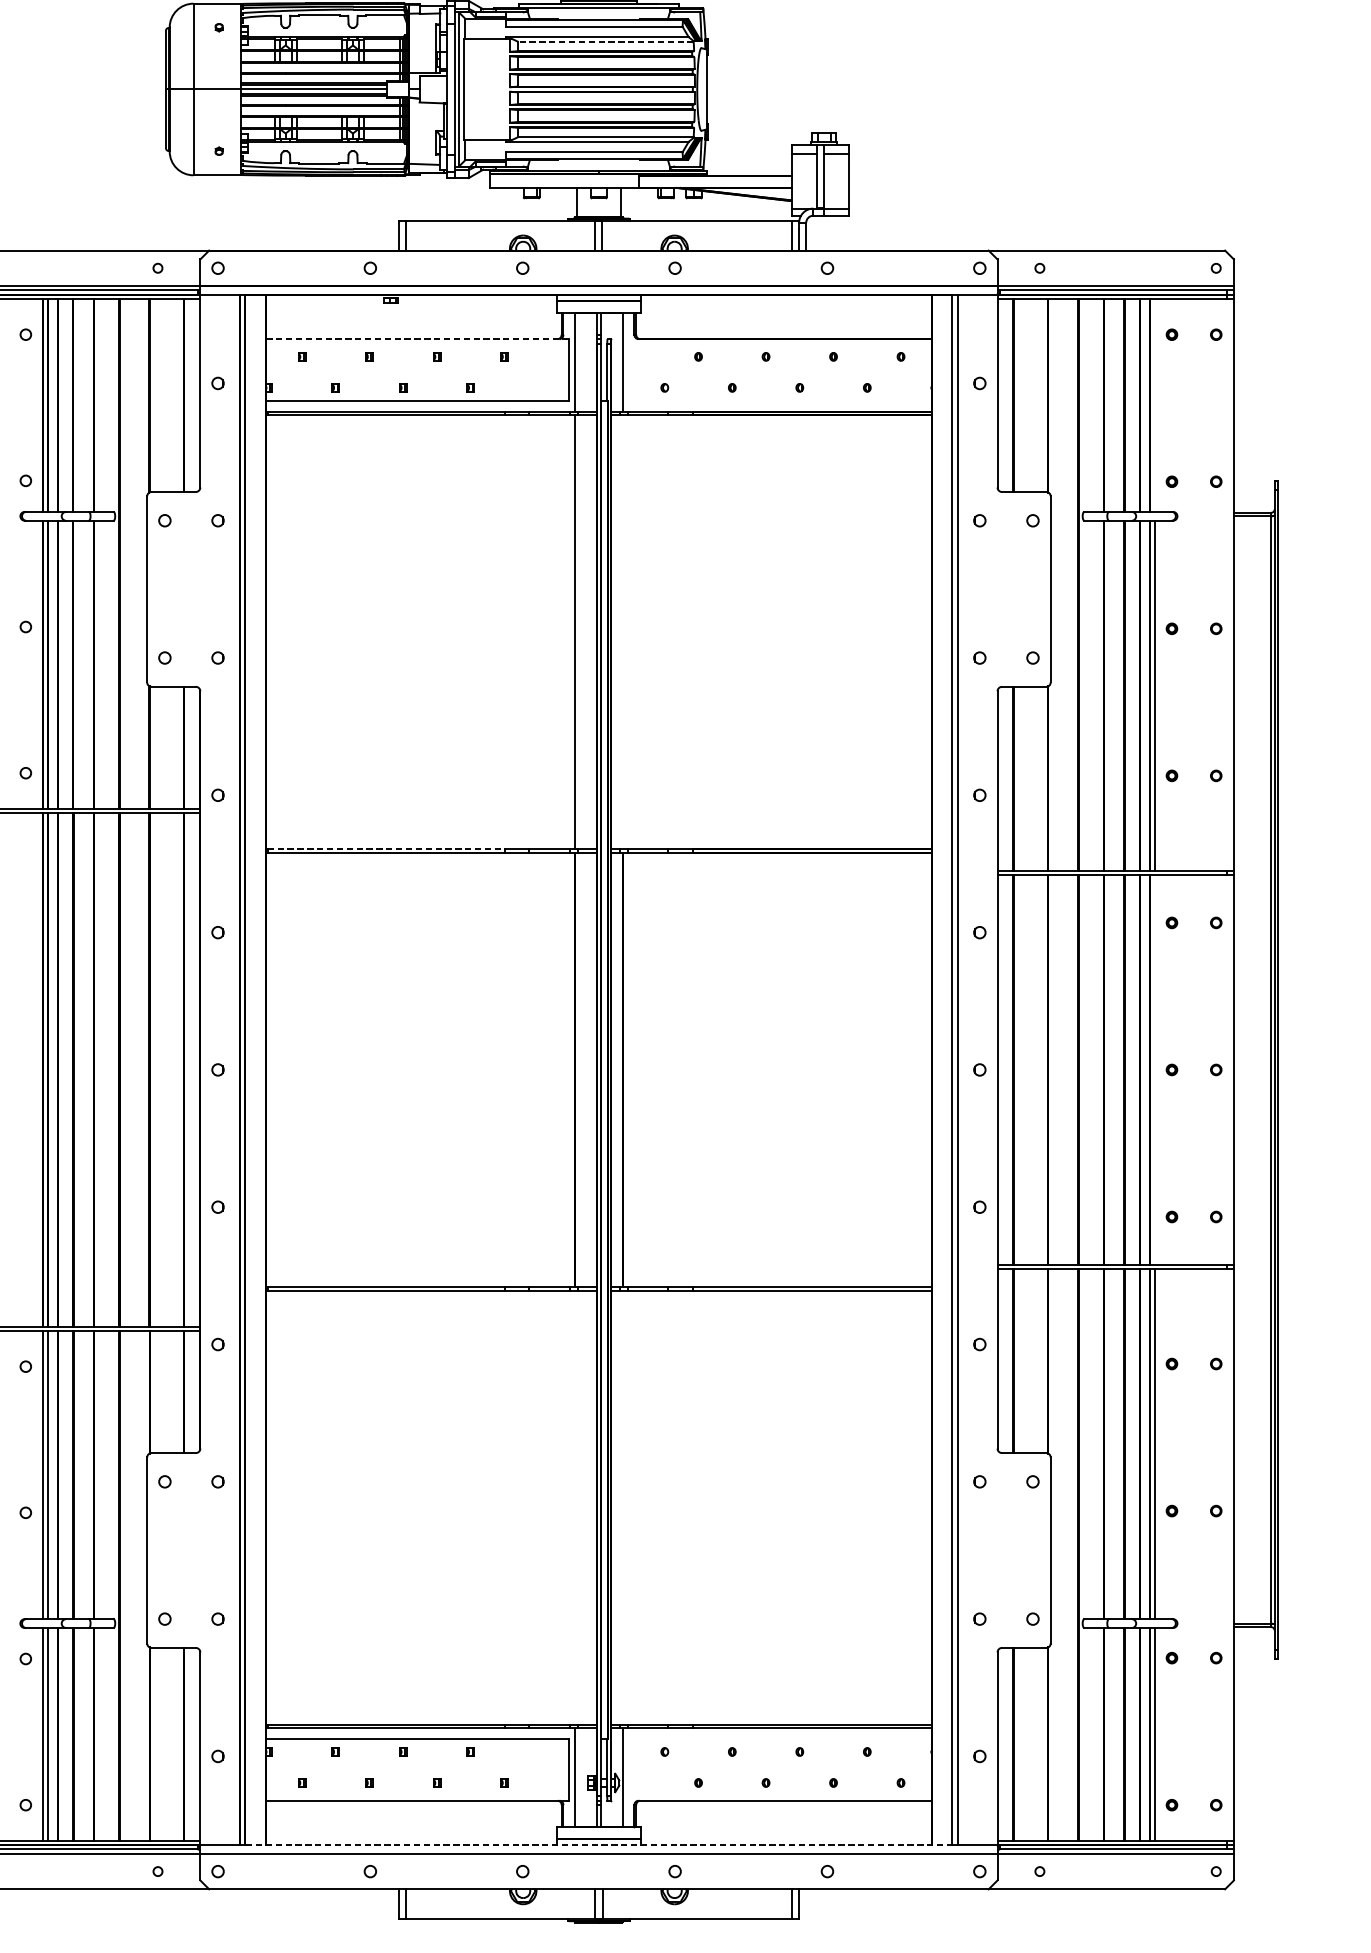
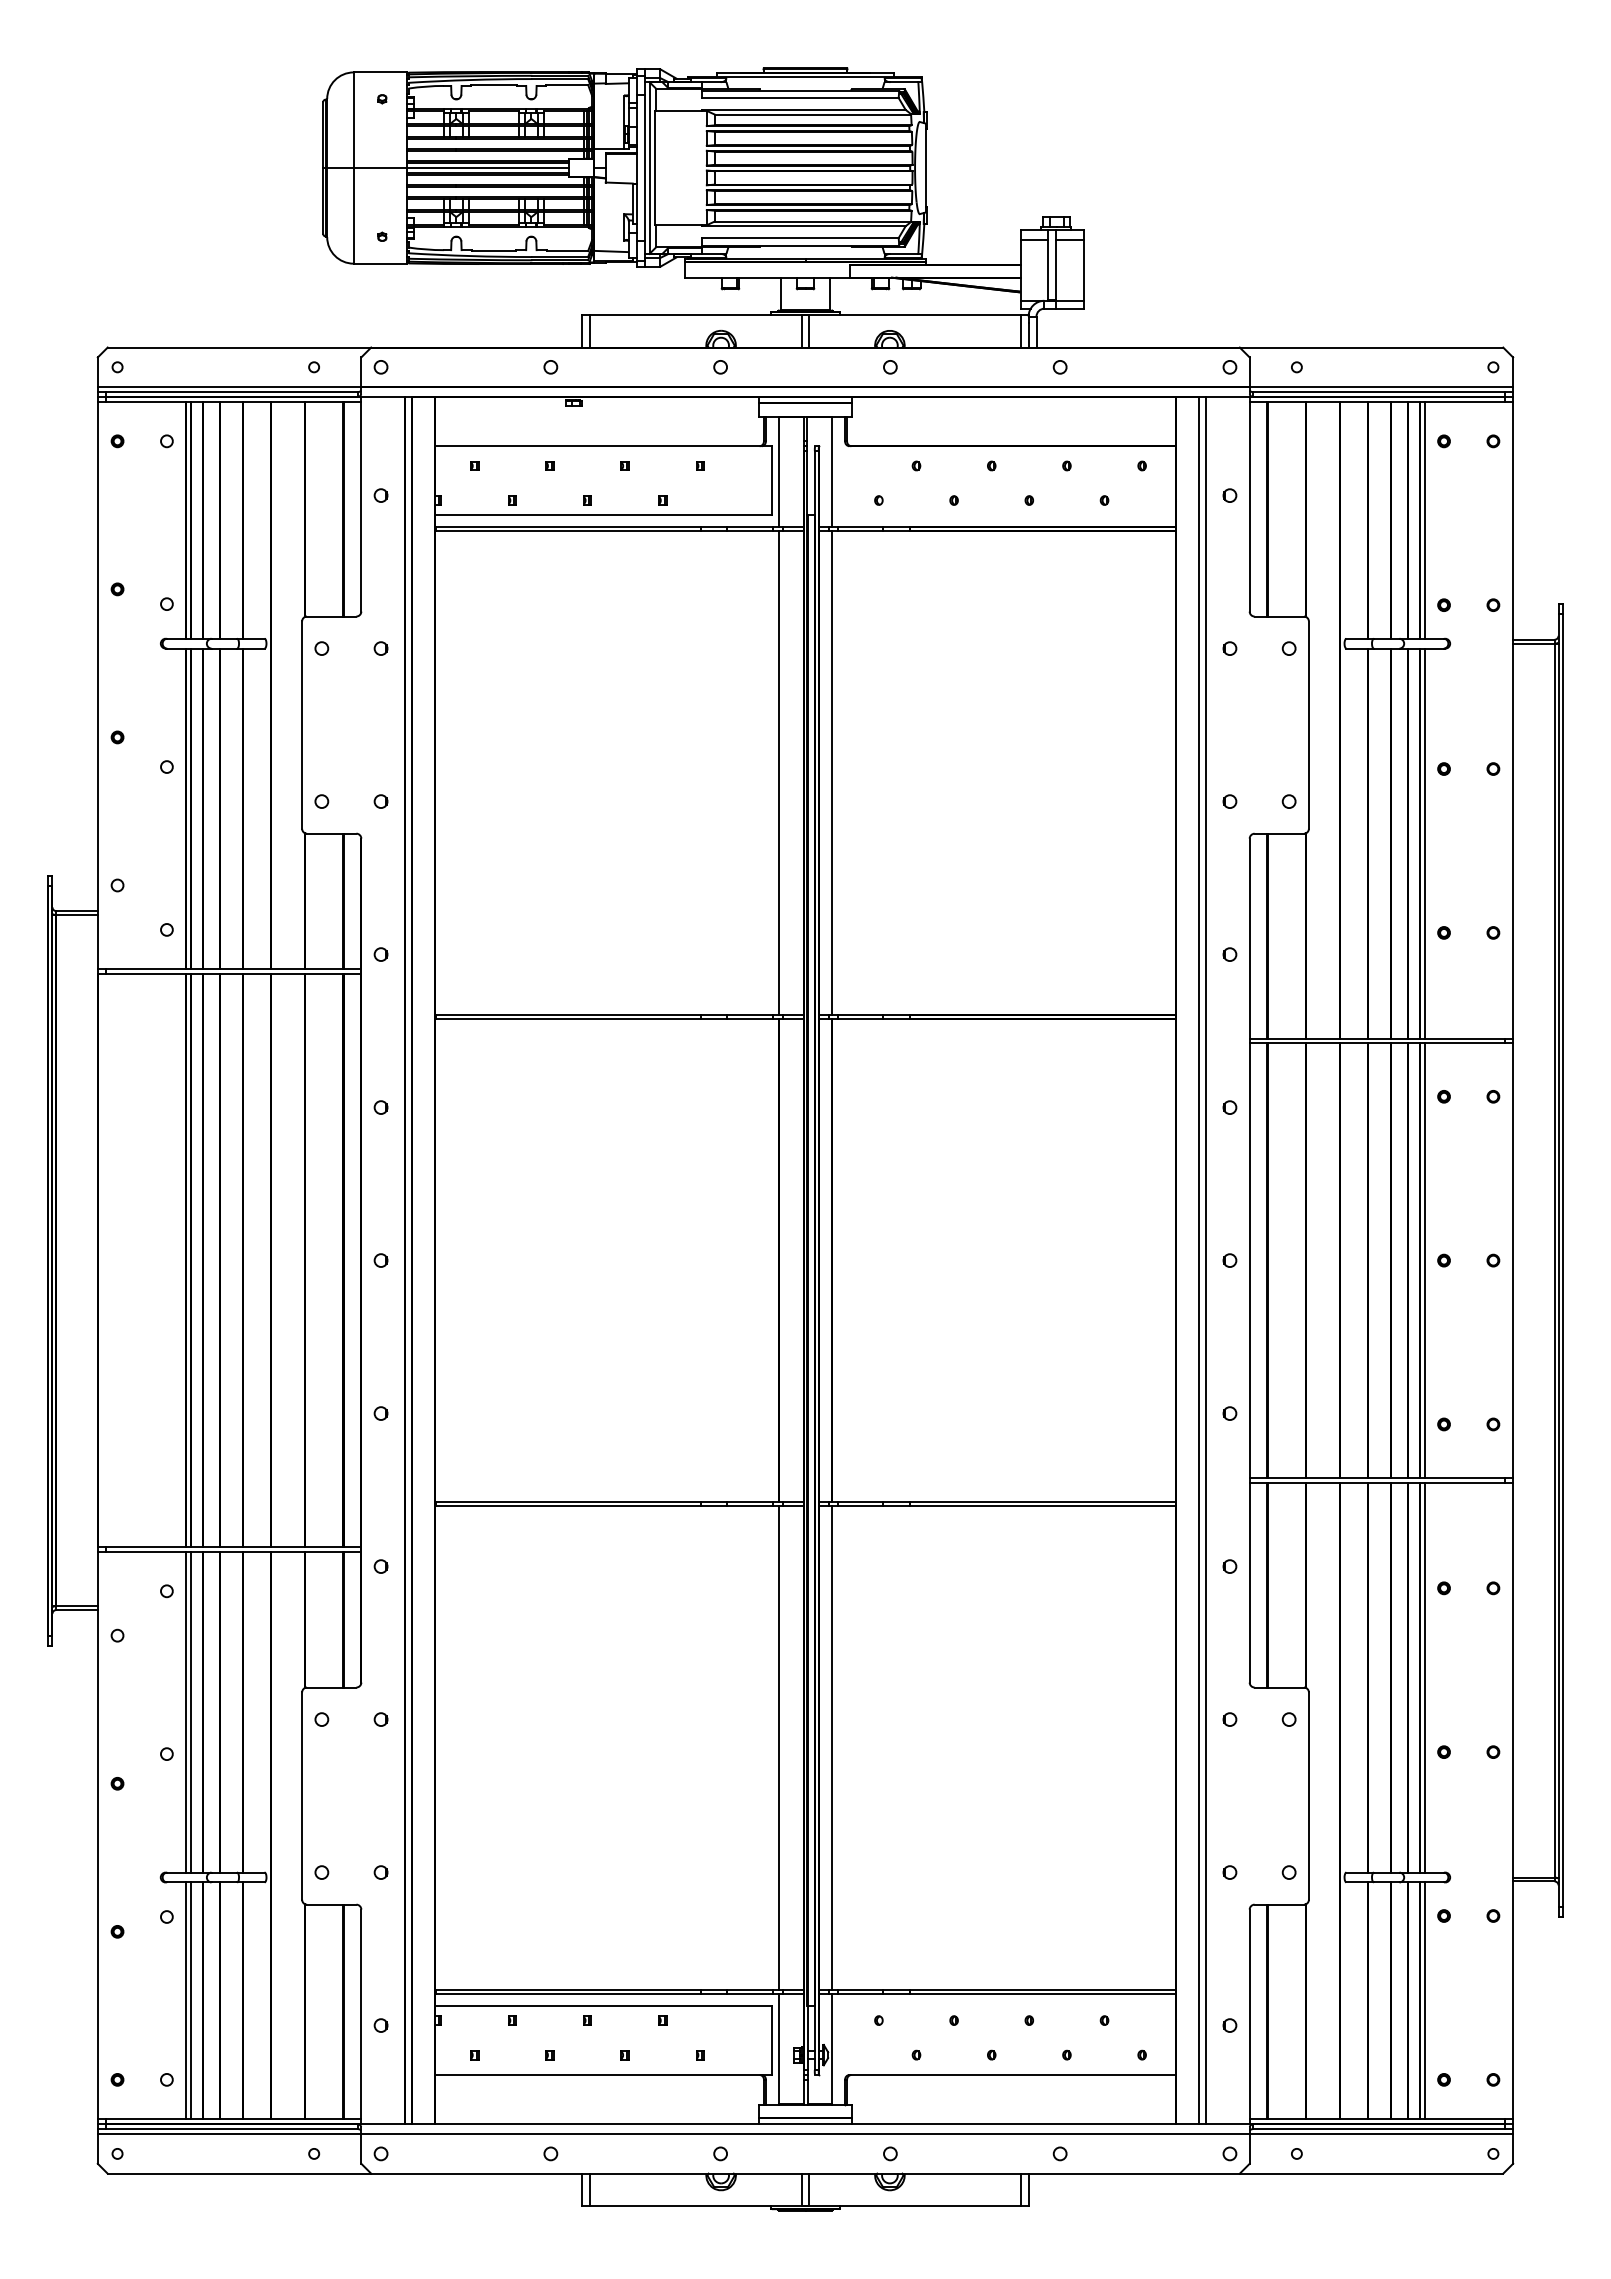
line: (605, 41) -> (812, 114), dashed -> solid
line: (416, 339) -> (602, 446), dashed -> solid
line: (1154, 404) -> (1424, 519), added
line: (623, 631) -> (832, 772), added
line: (387, 849) -> (569, 1014), dashed -> solid
line: (1154, 1069) -> (1424, 1260), added
line: (574, 1507) -> (778, 1748), added
line: (623, 1507) -> (832, 1748), added
line: (599, 1845) -> (806, 2124), dashed -> solid

